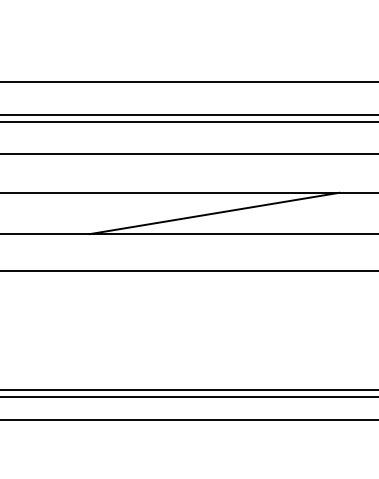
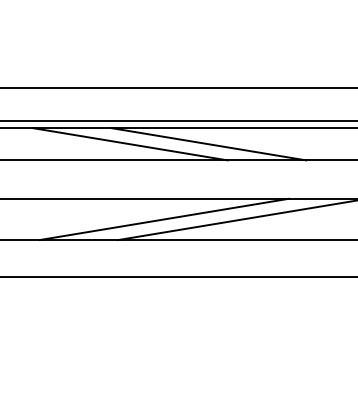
line: (101, 138) -> (129, 144), added
line: (179, 138) -> (207, 144), added
line: (135, 213) -> (163, 219), added

